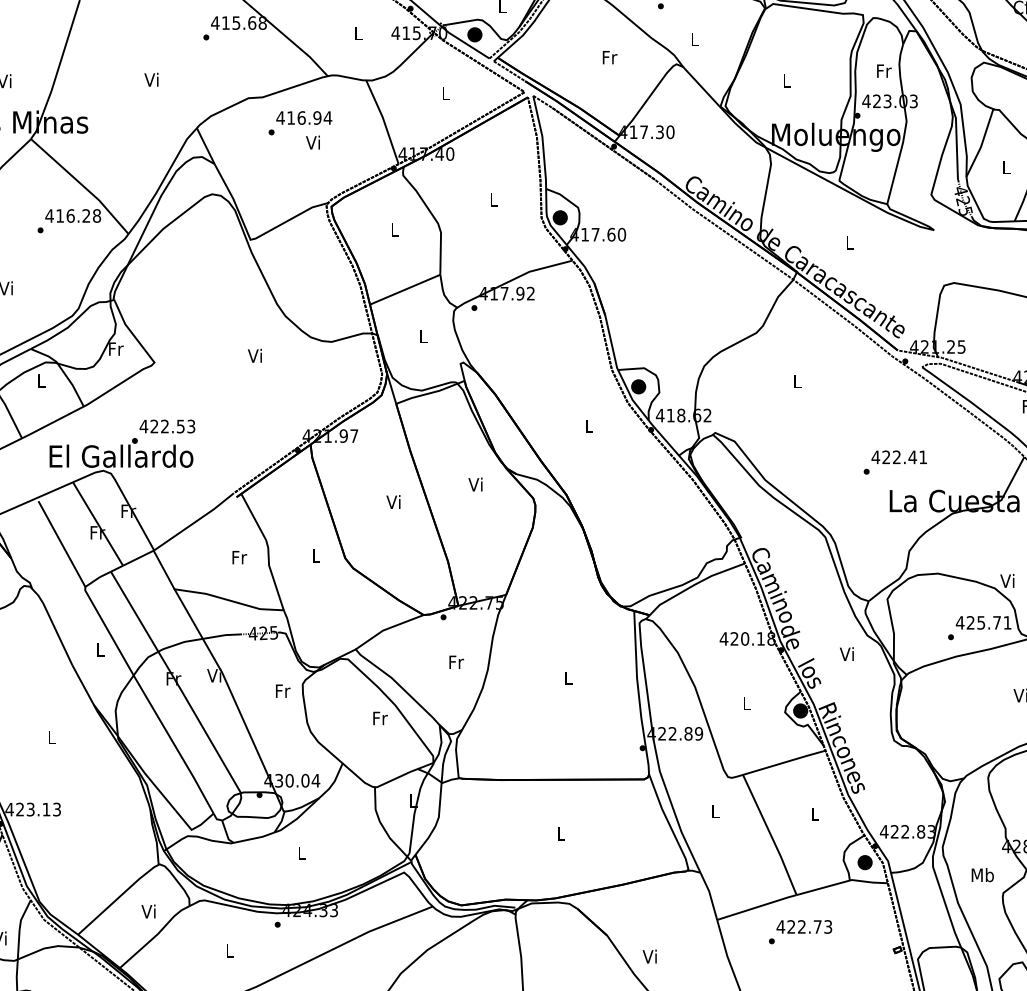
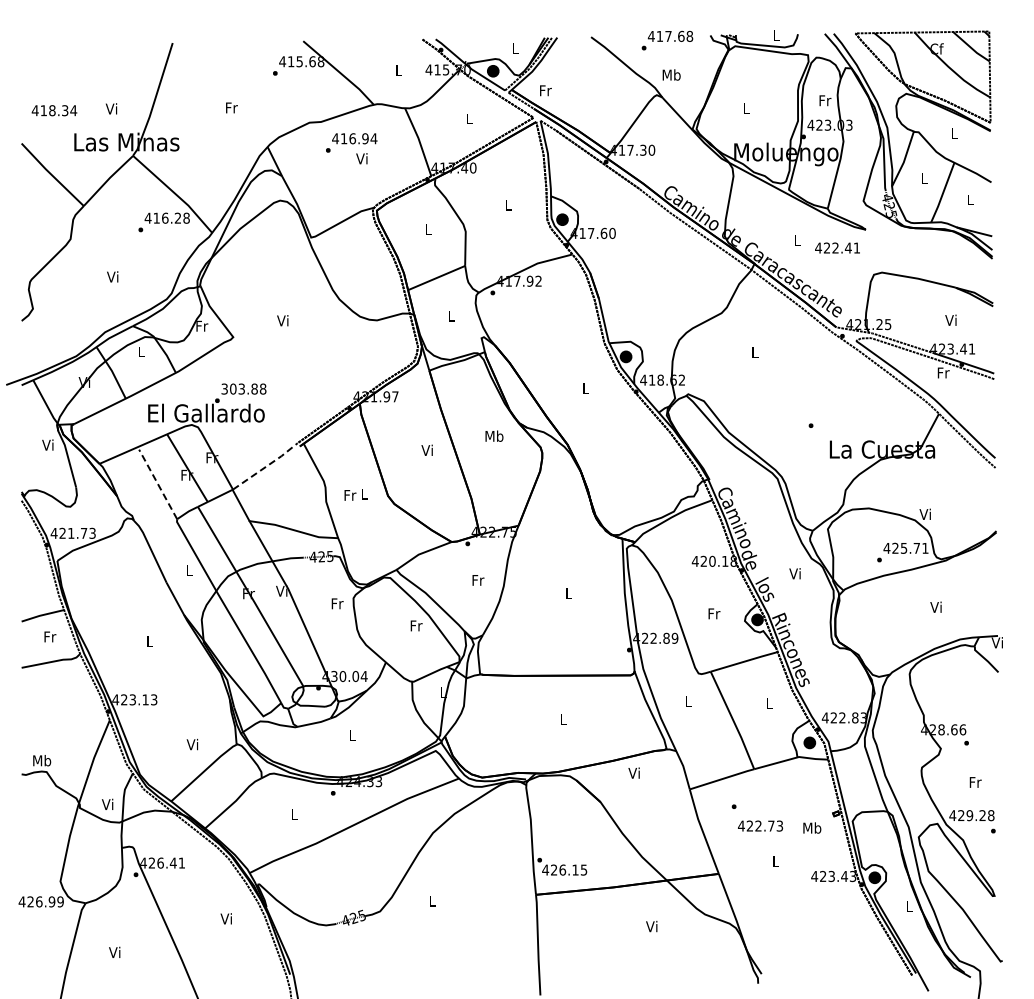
text: (694, 38) -> (671, 74), L -> Mb
text: (609, 57) -> (545, 90), moved
text: (152, 79) -> (231, 107), Vi -> Fr
text: (254, 355) -> (282, 320), moved
text: (167, 425) -> (243, 388), 422.53 -> 303.88
text: (899, 456) -> (837, 247), moved
text: (476, 483) -> (494, 435), Vi -> Mb
line: (195, 521) -> (266, 466), solid -> dashed
line: (62, 544) -> (158, 484), solid -> dashed
text: (239, 557) -> (350, 495), moved
text: (747, 703) -> (714, 613), L -> Fr
text: (983, 874) -> (812, 827), moved
text: (148, 911) -> (192, 744), moved
text: (804, 926) -> (760, 825), moved
text: (649, 955) -> (633, 772), moved

